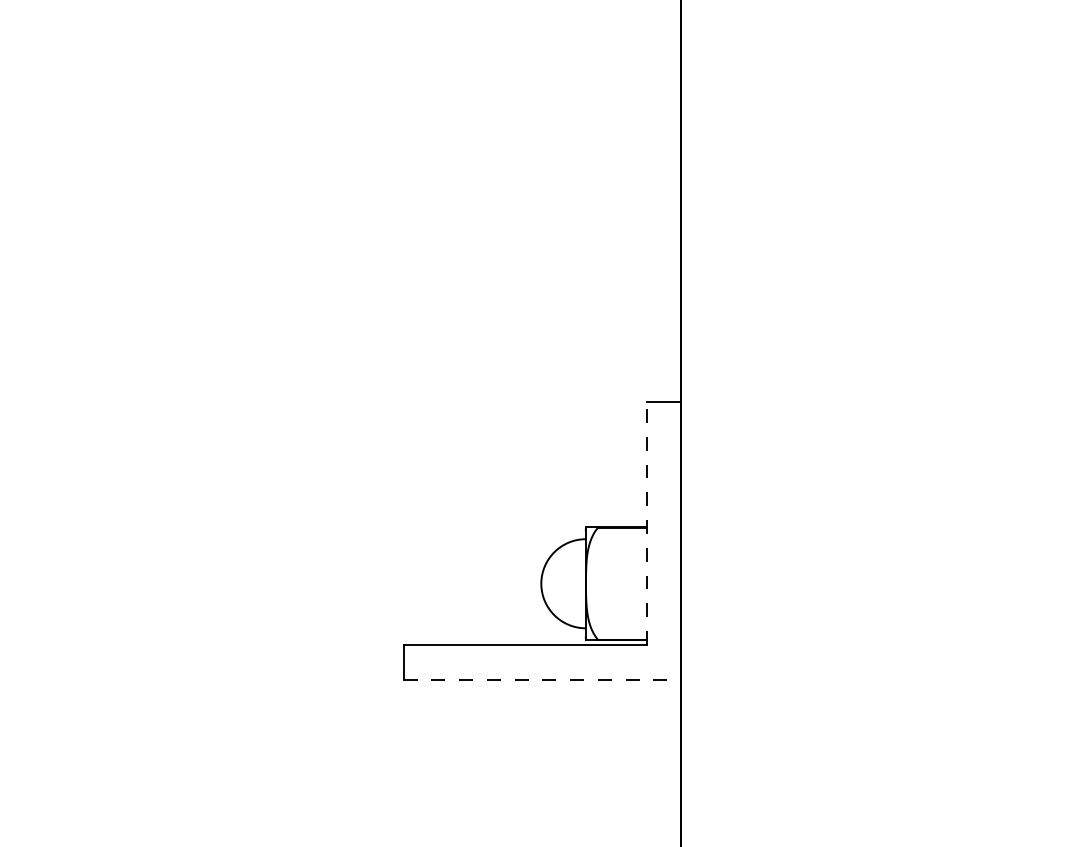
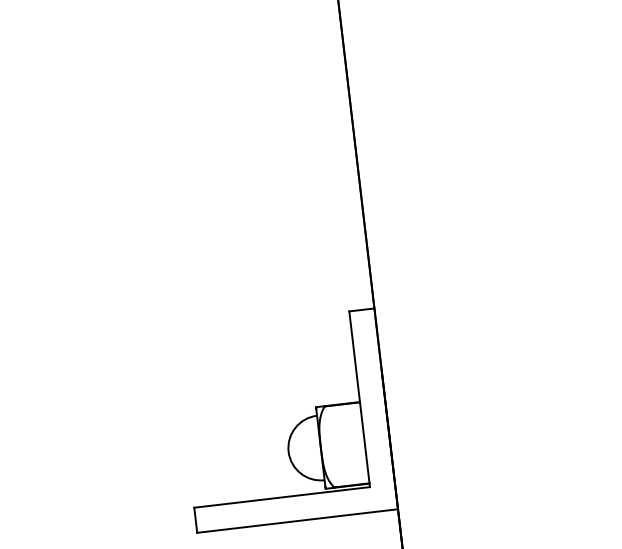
line: (646, 522) -> (359, 398), dashed -> solid
line: (542, 679) -> (297, 520), dashed -> solid

